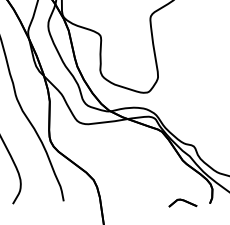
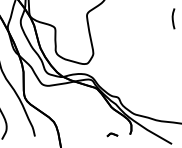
part: (182, 202) -> (112, 134), size x0.6

